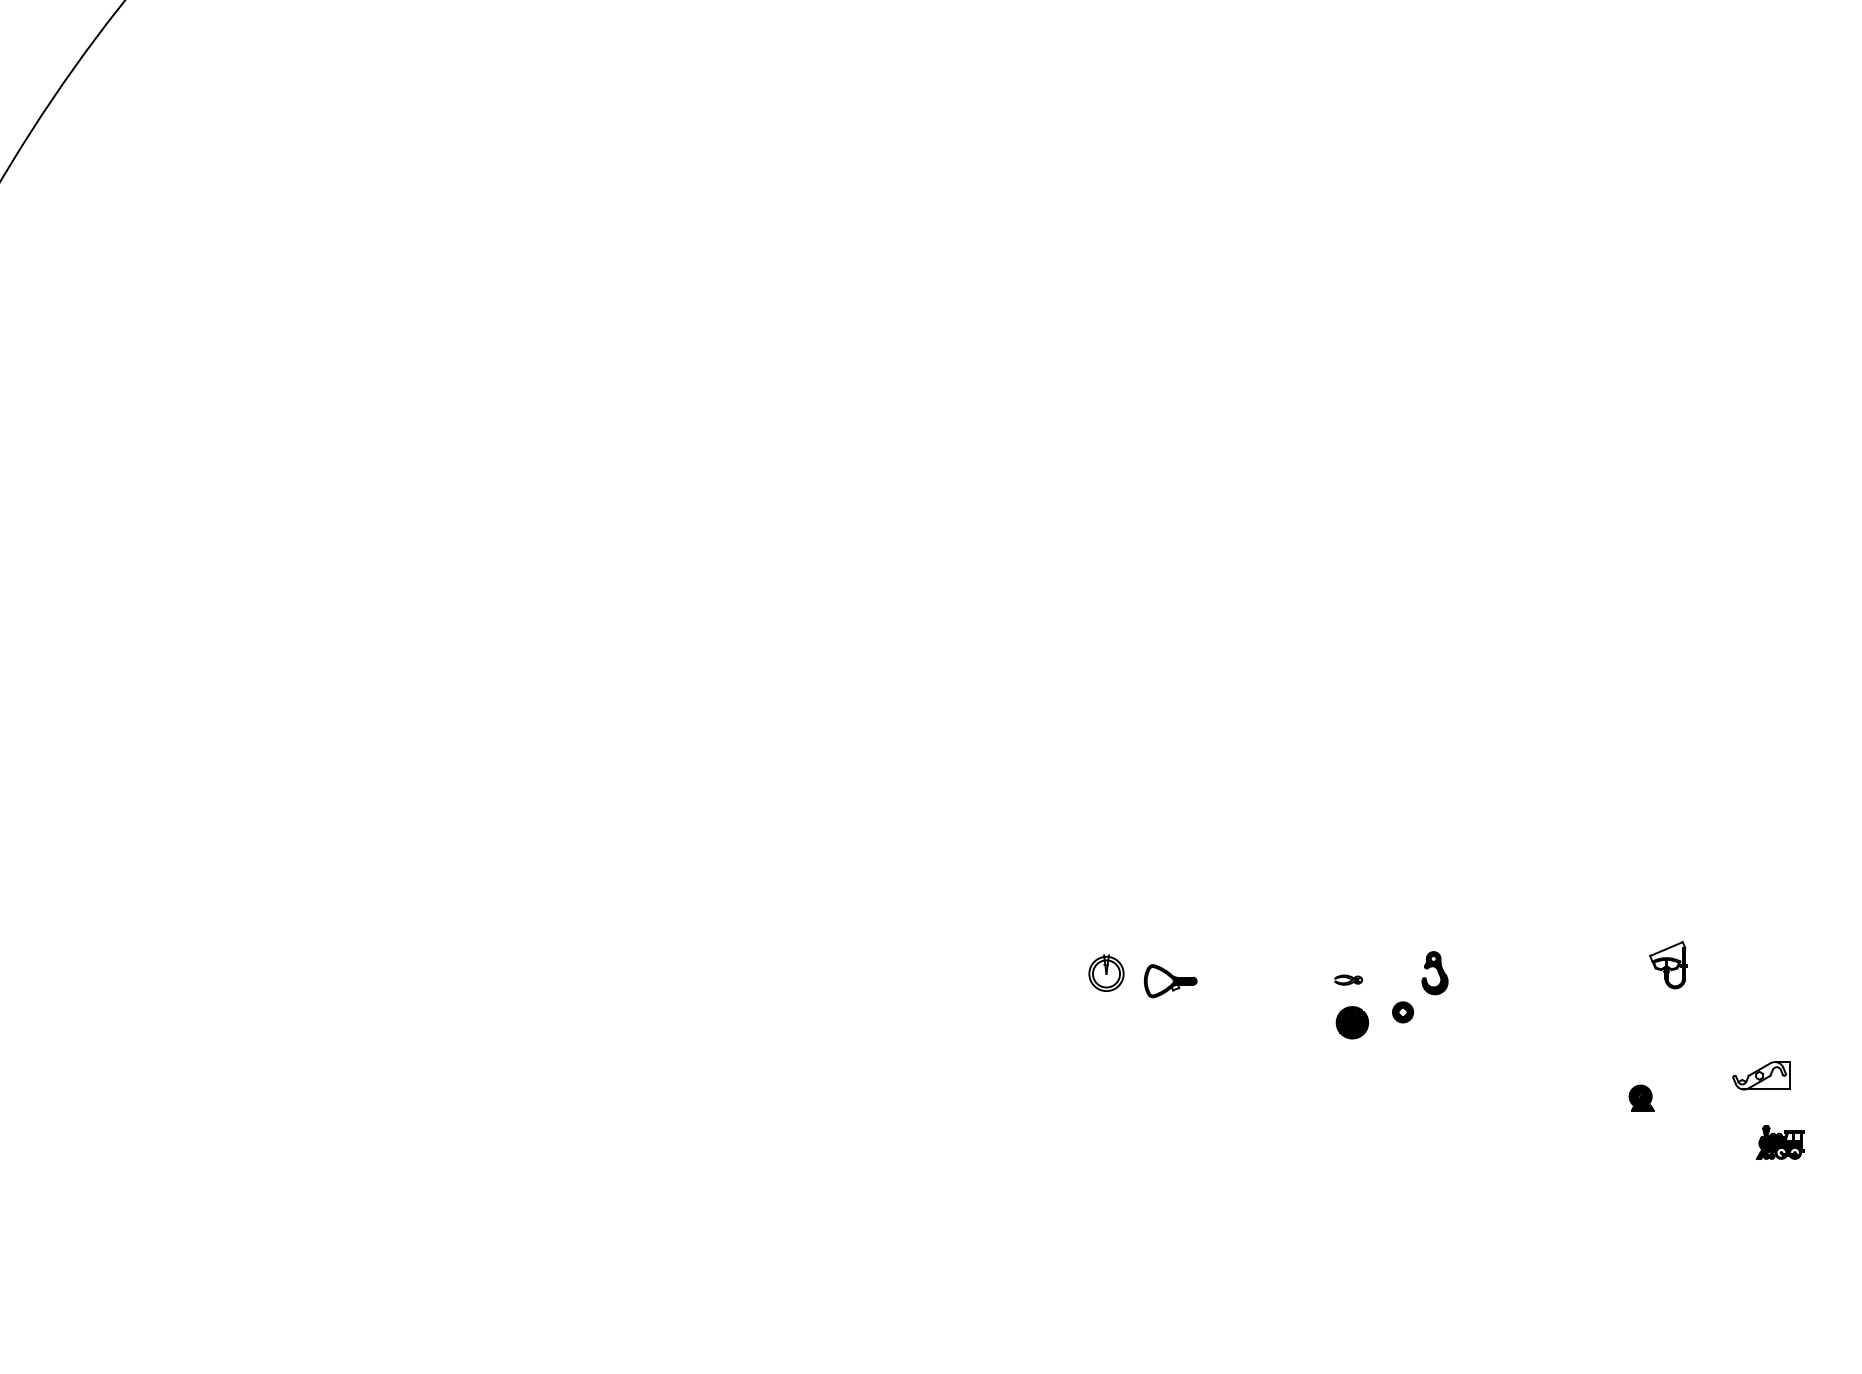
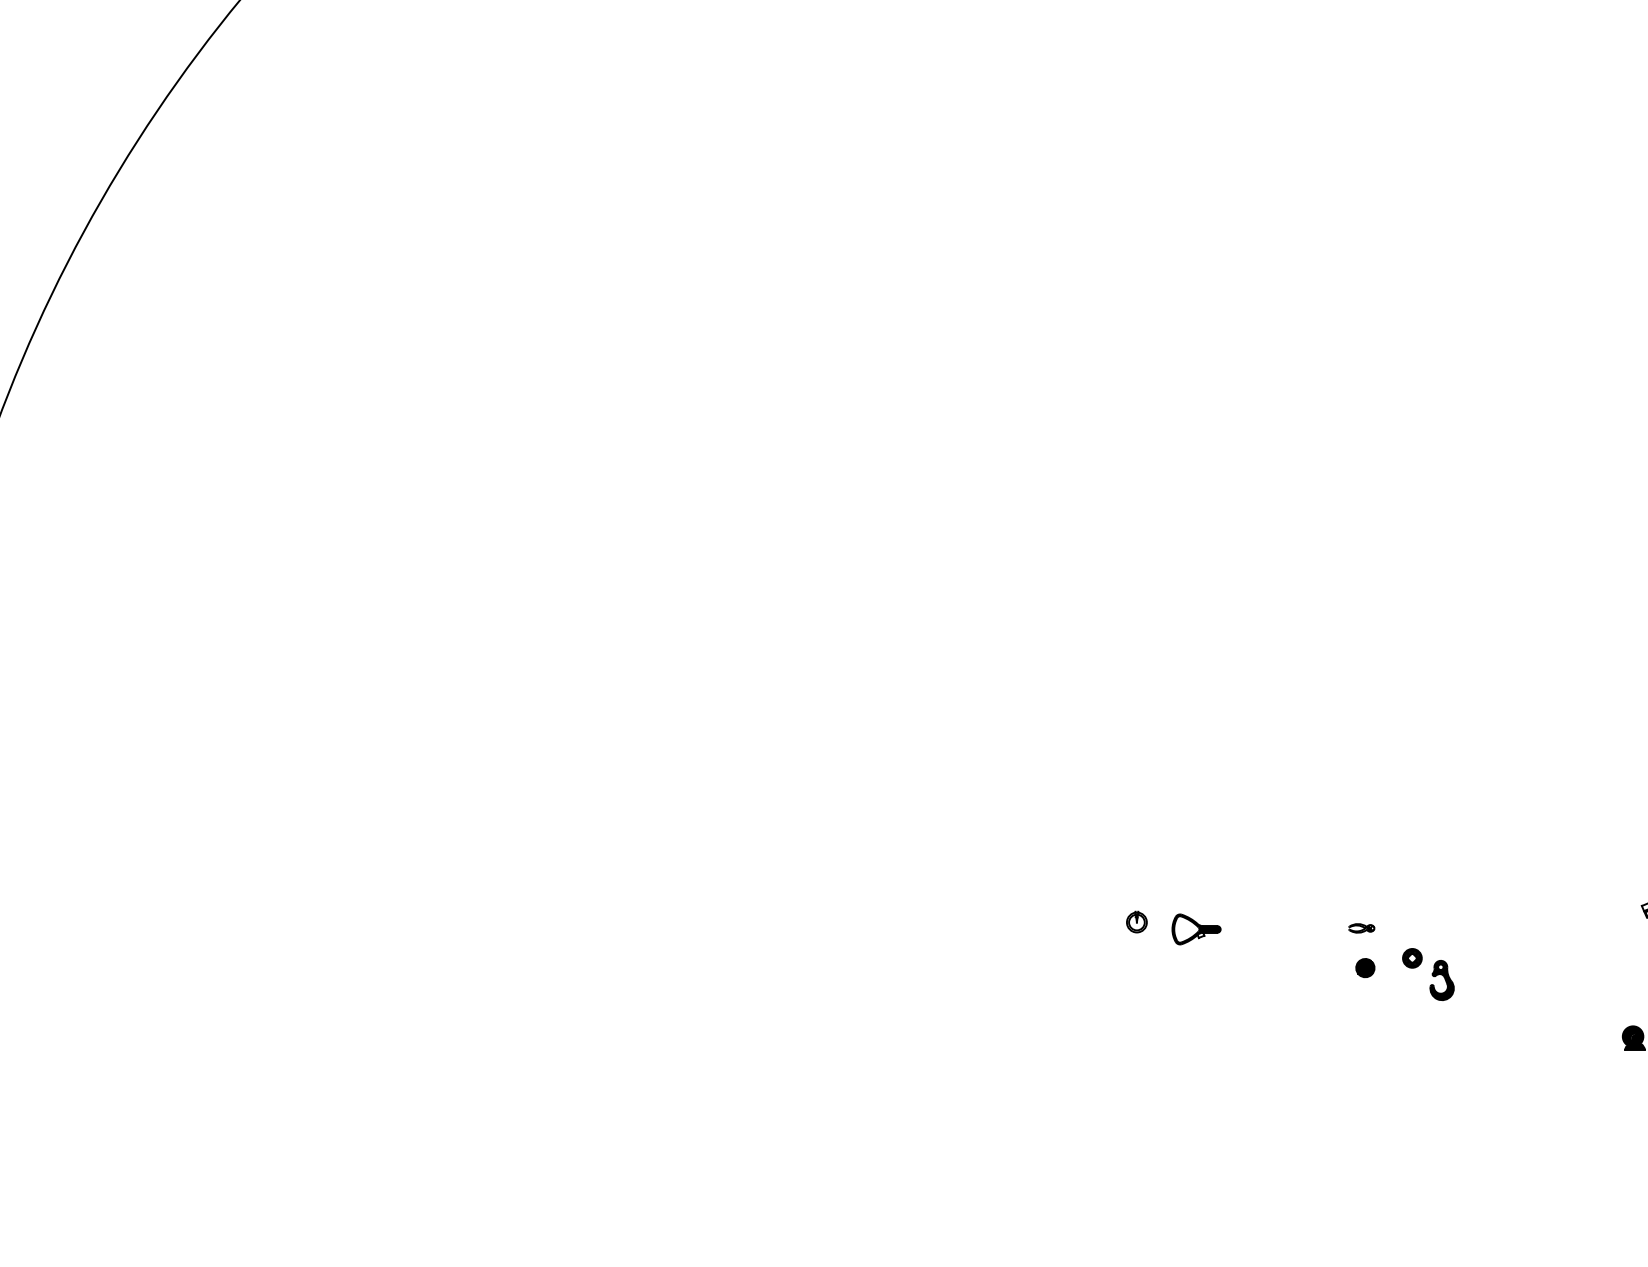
part: (1106, 973) -> (1136, 922), size x0.62
part: (1434, 973) -> (1441, 980), moved
part: (1352, 1022) -> (1365, 967), size x0.62

